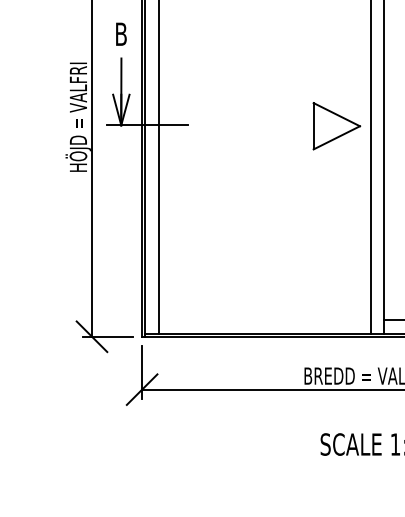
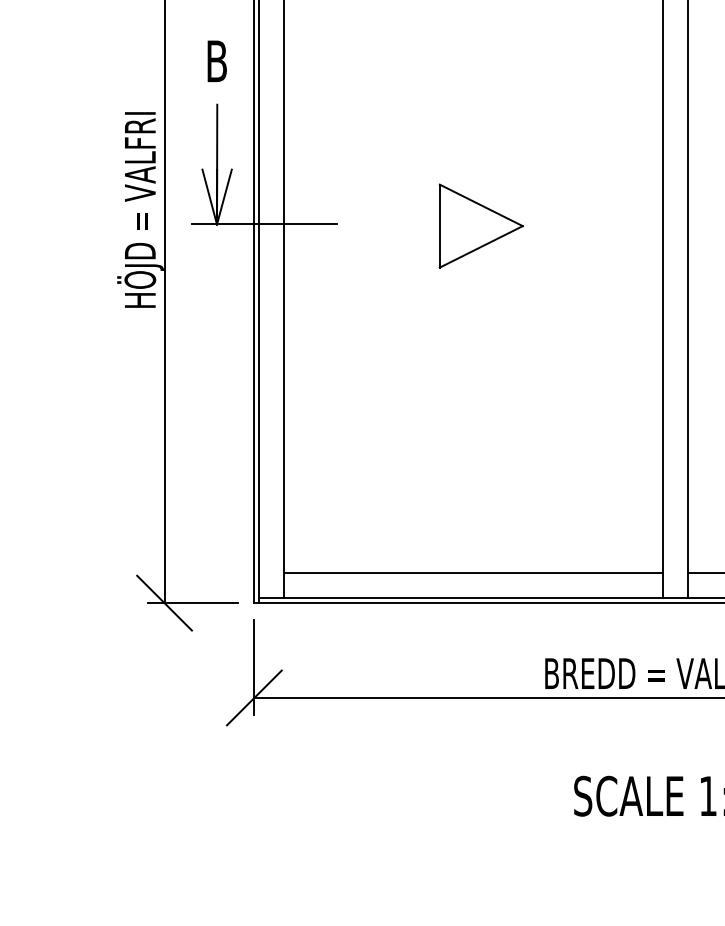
part: (336, 126) -> (480, 226), moved
line: (264, 320) -> (473, 574), added

